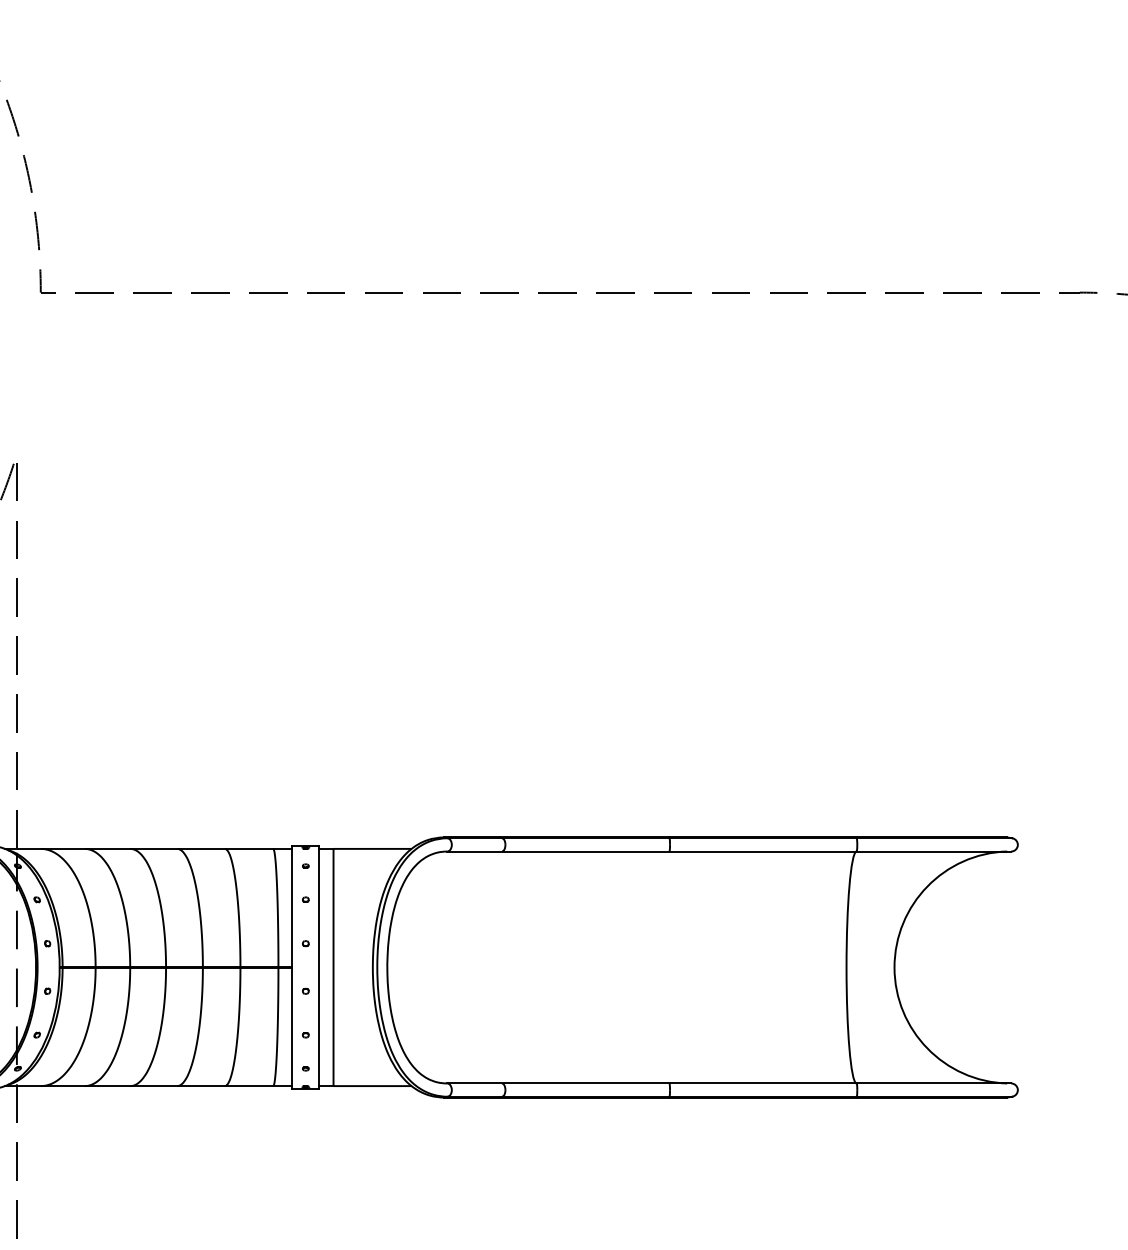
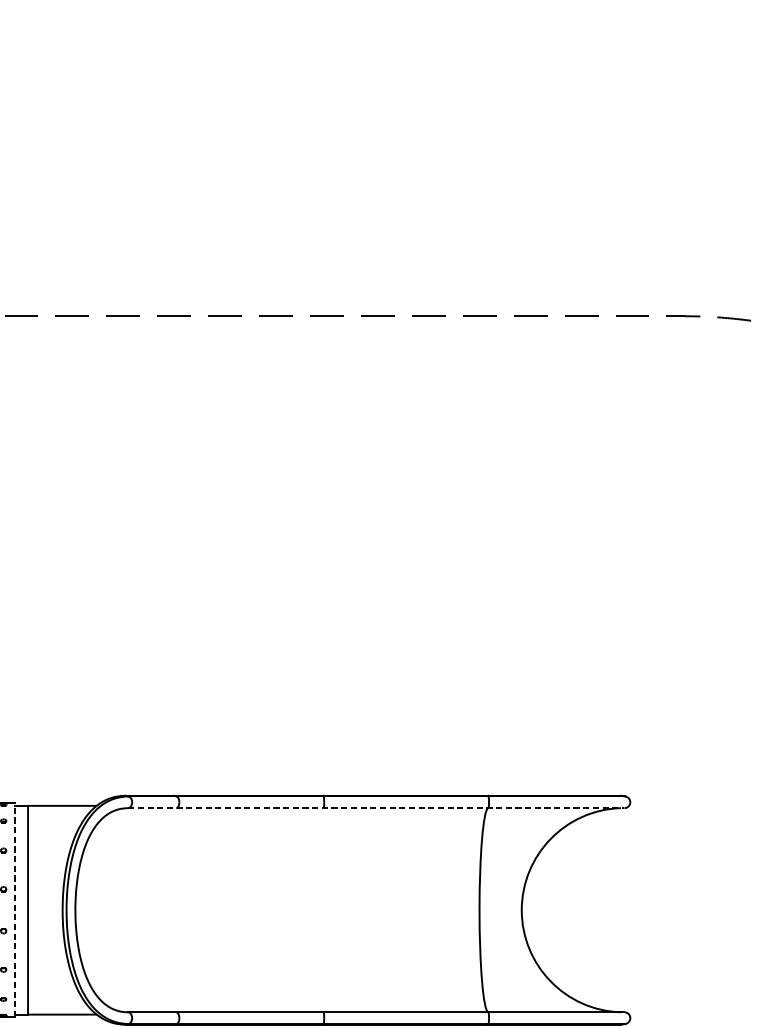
line: (729, 851) -> (376, 808), solid -> dashed
line: (319, 967) -> (15, 910), solid -> dashed

